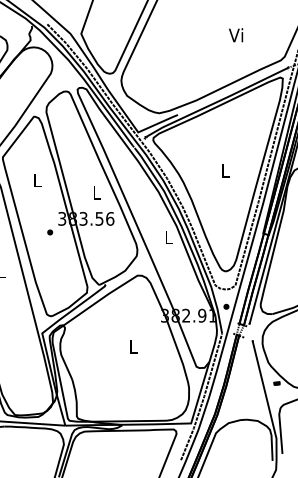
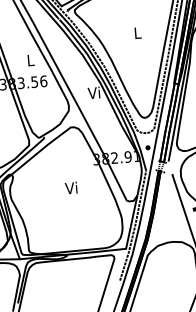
text: (168, 237) -> (94, 93), L -> Vi
text: (132, 346) -> (71, 187), L -> Vi

